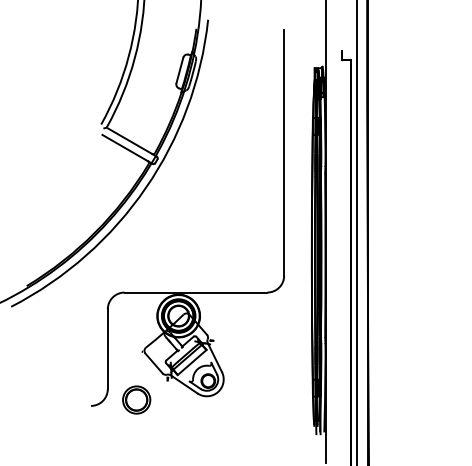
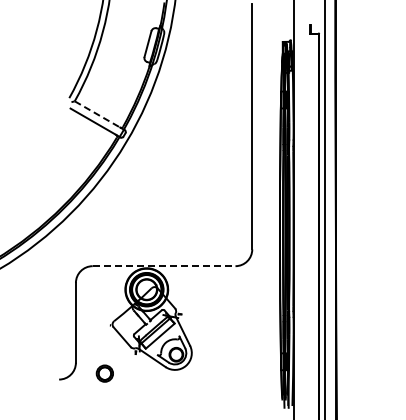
line: (129, 141) -> (97, 115), solid -> dashed
line: (196, 292) -> (164, 266), solid -> dashed
part: (136, 399) -> (104, 373), size x0.6

